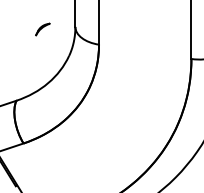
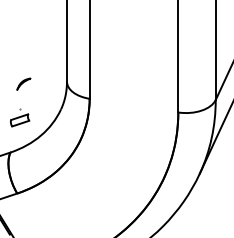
part: (42, 28) -> (23, 83), moved
part: (26, 64) -> (20, 117), added

